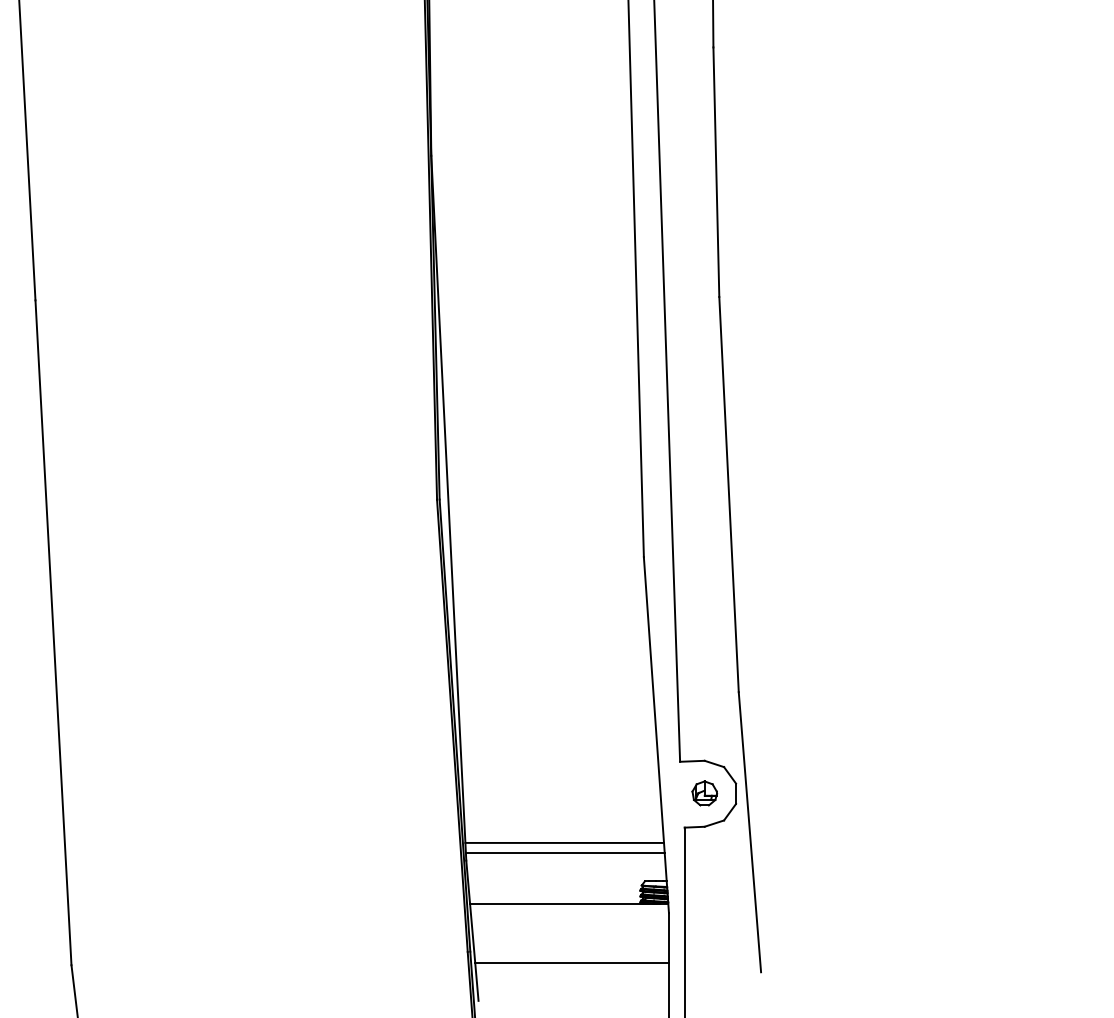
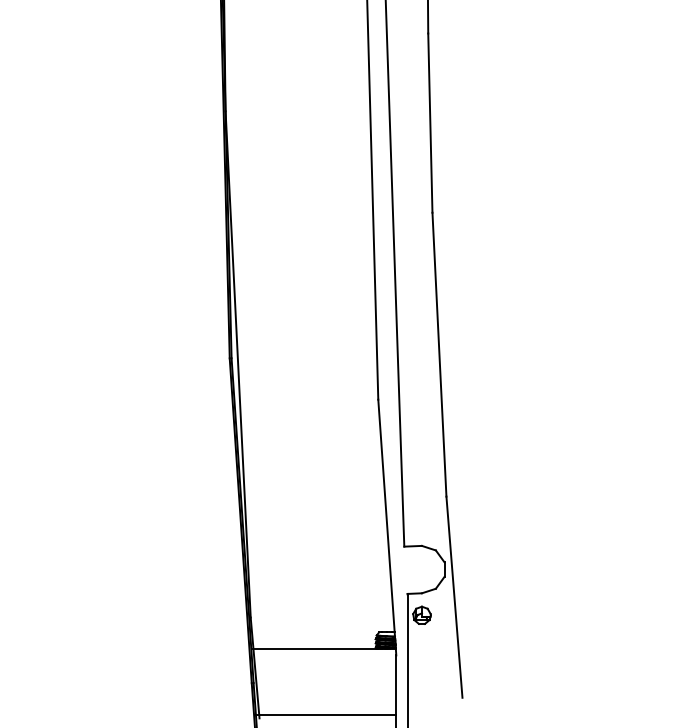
part: (704, 793) -> (421, 615), moved
line: (564, 842) -> (321, 604), removed
line: (564, 853) -> (321, 612), removed
line: (571, 963) -> (326, 715), moved

